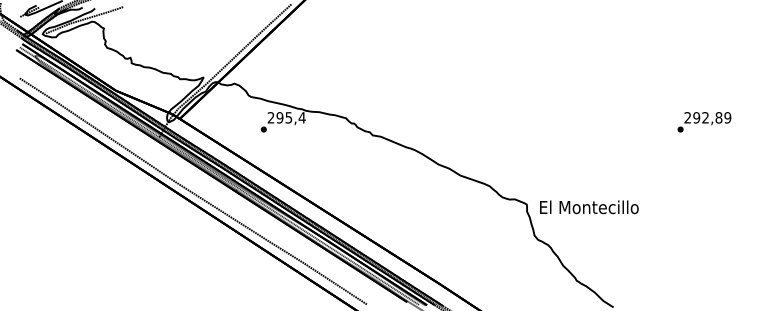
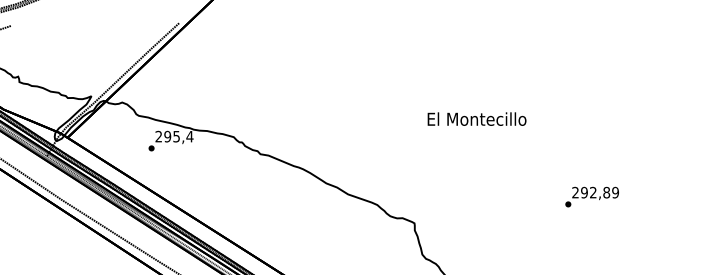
text: (704, 122) -> (592, 197), moved
text: (589, 207) -> (477, 119), moved

